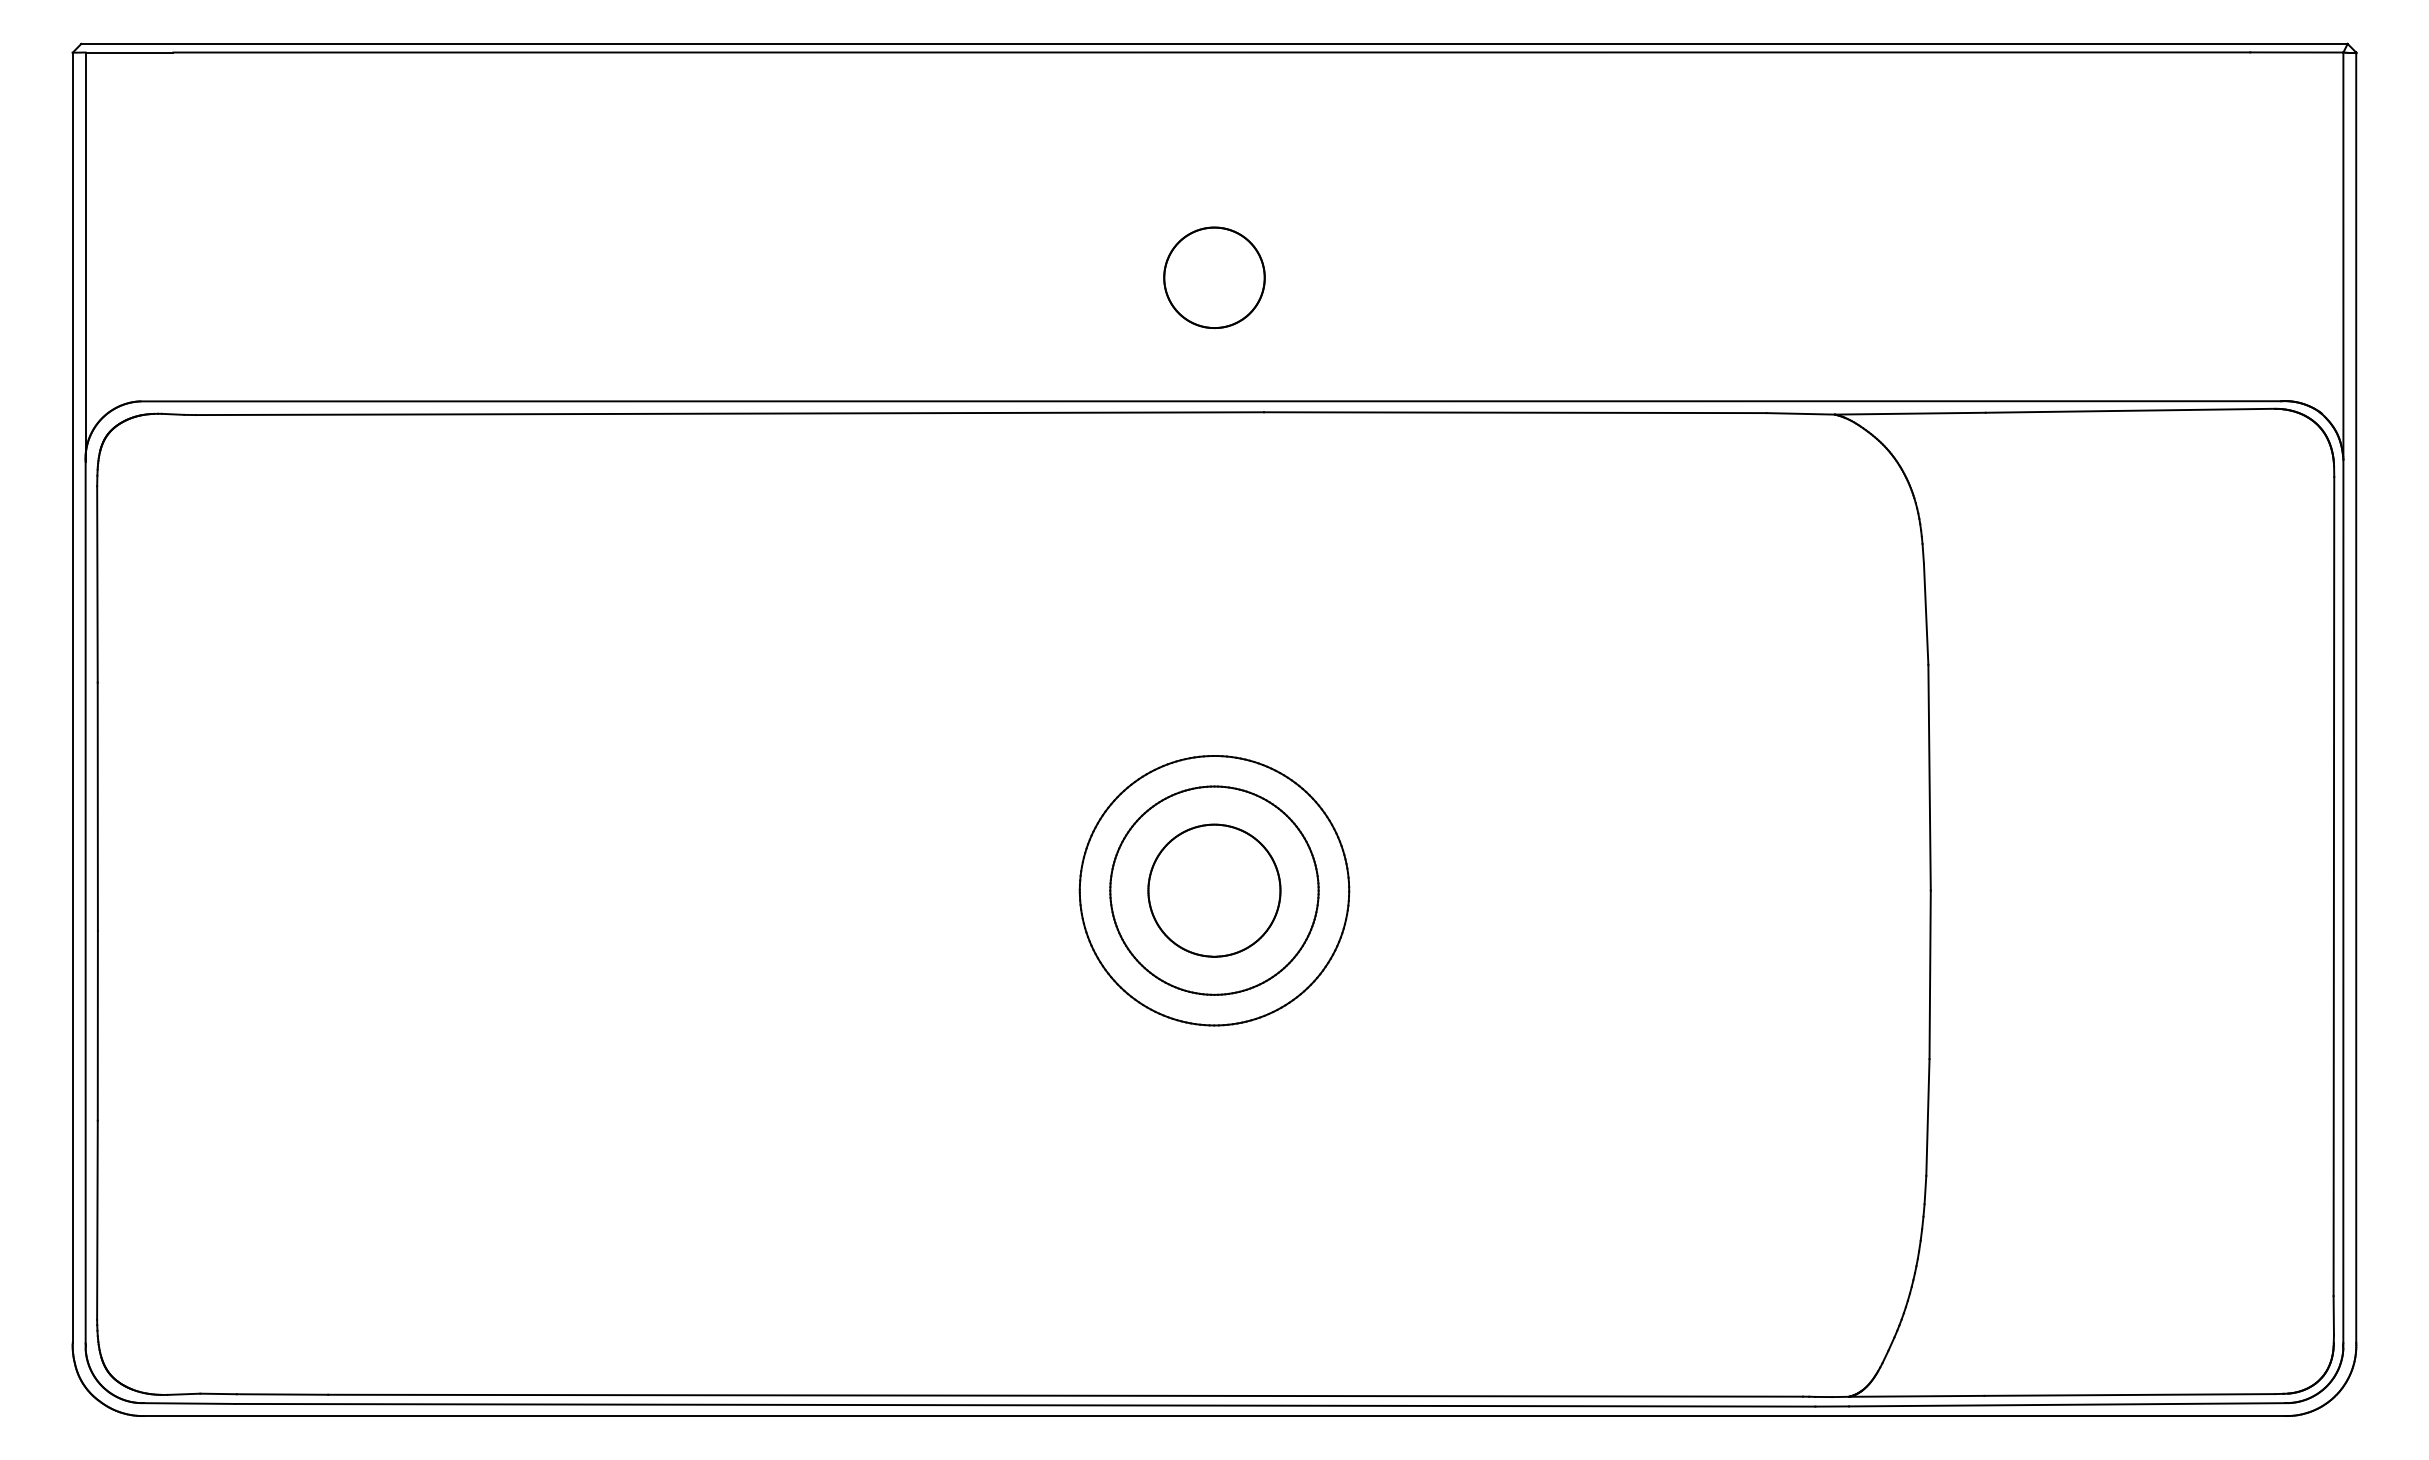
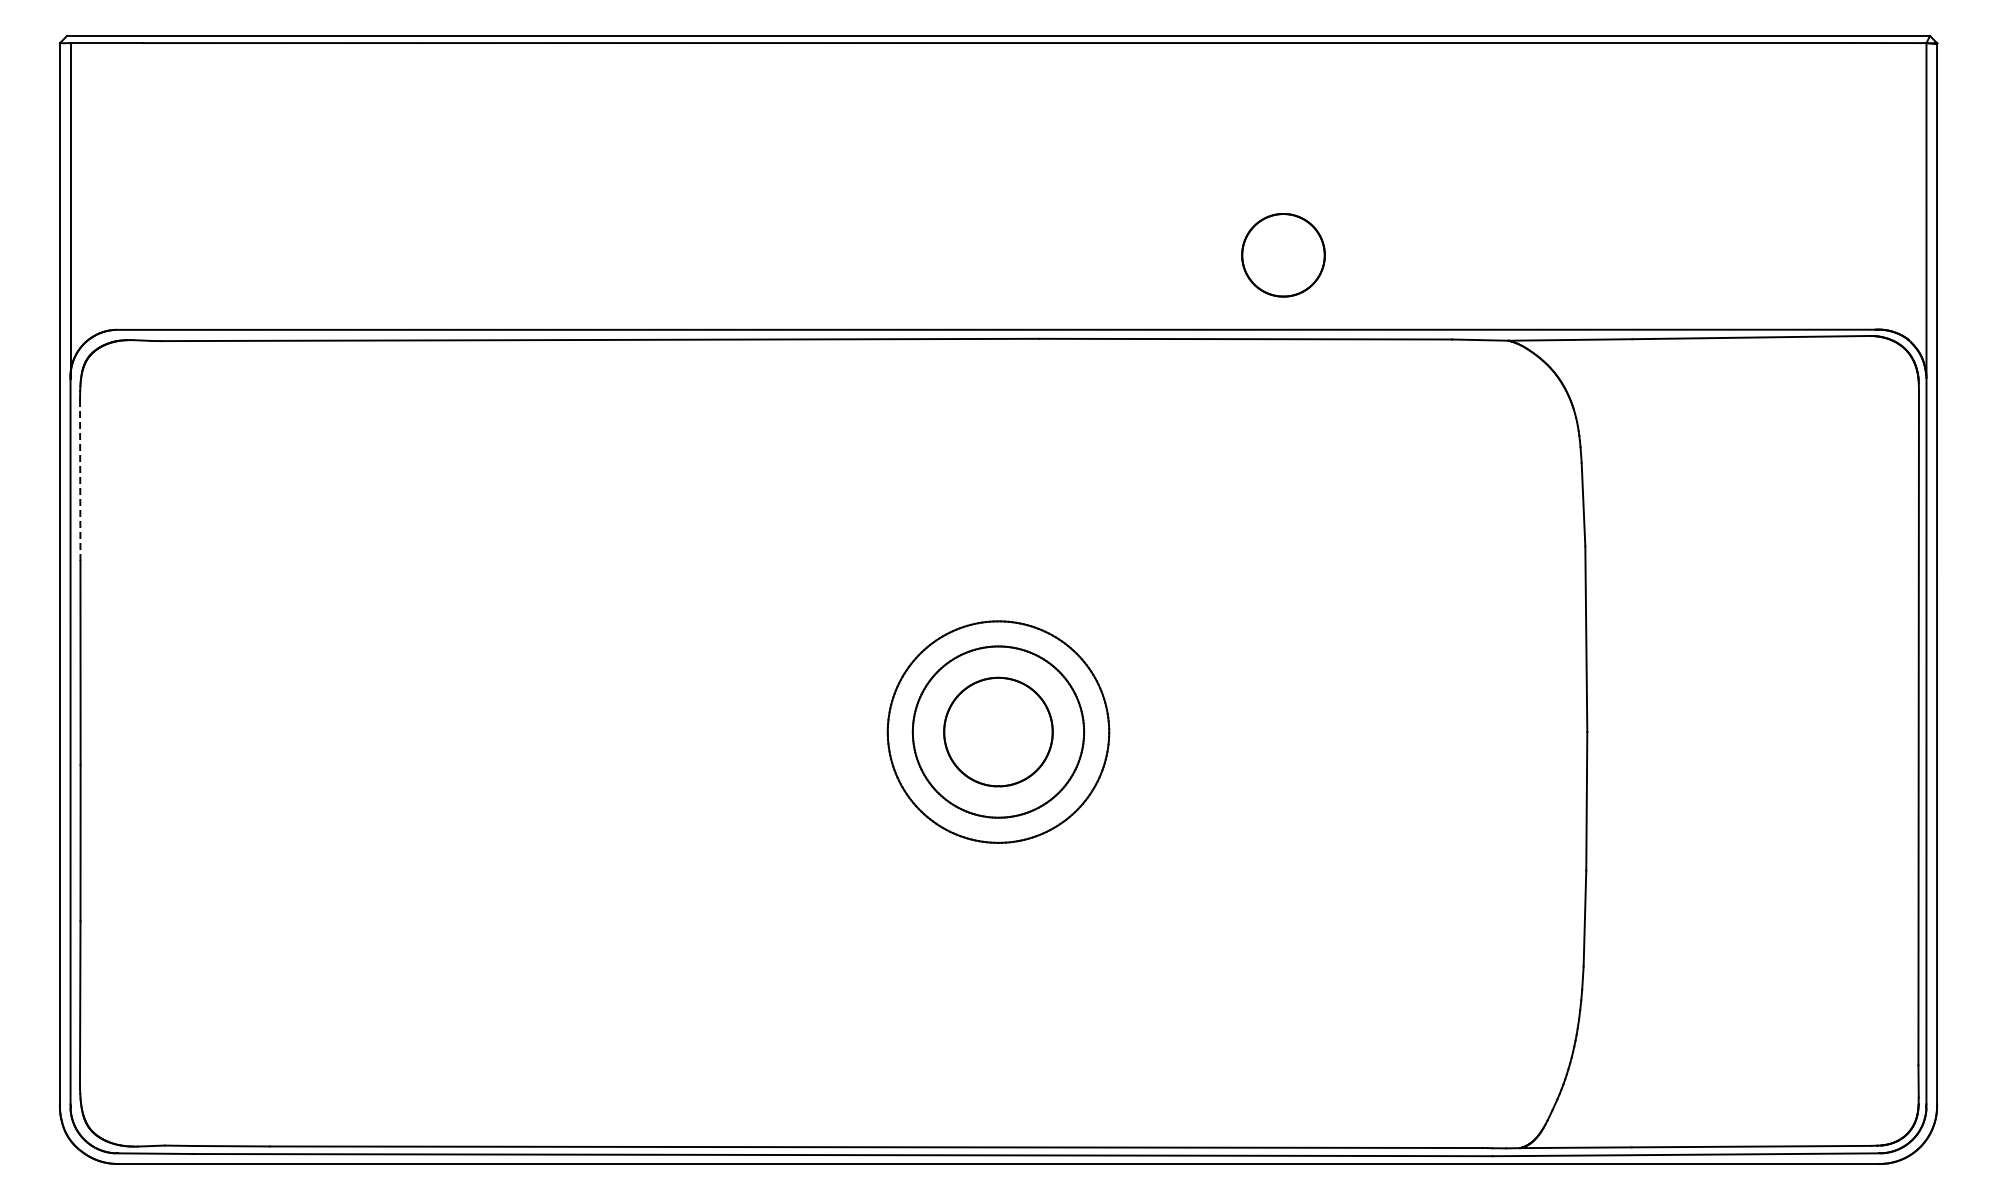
part: (1214, 278) -> (1283, 255), moved
line: (97, 584) -> (80, 480), solid -> dashed

